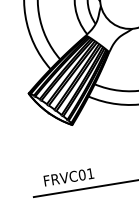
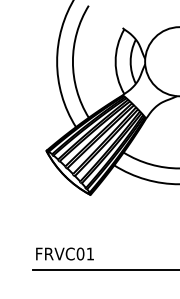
text: (68, 176) -> (64, 253), moved

